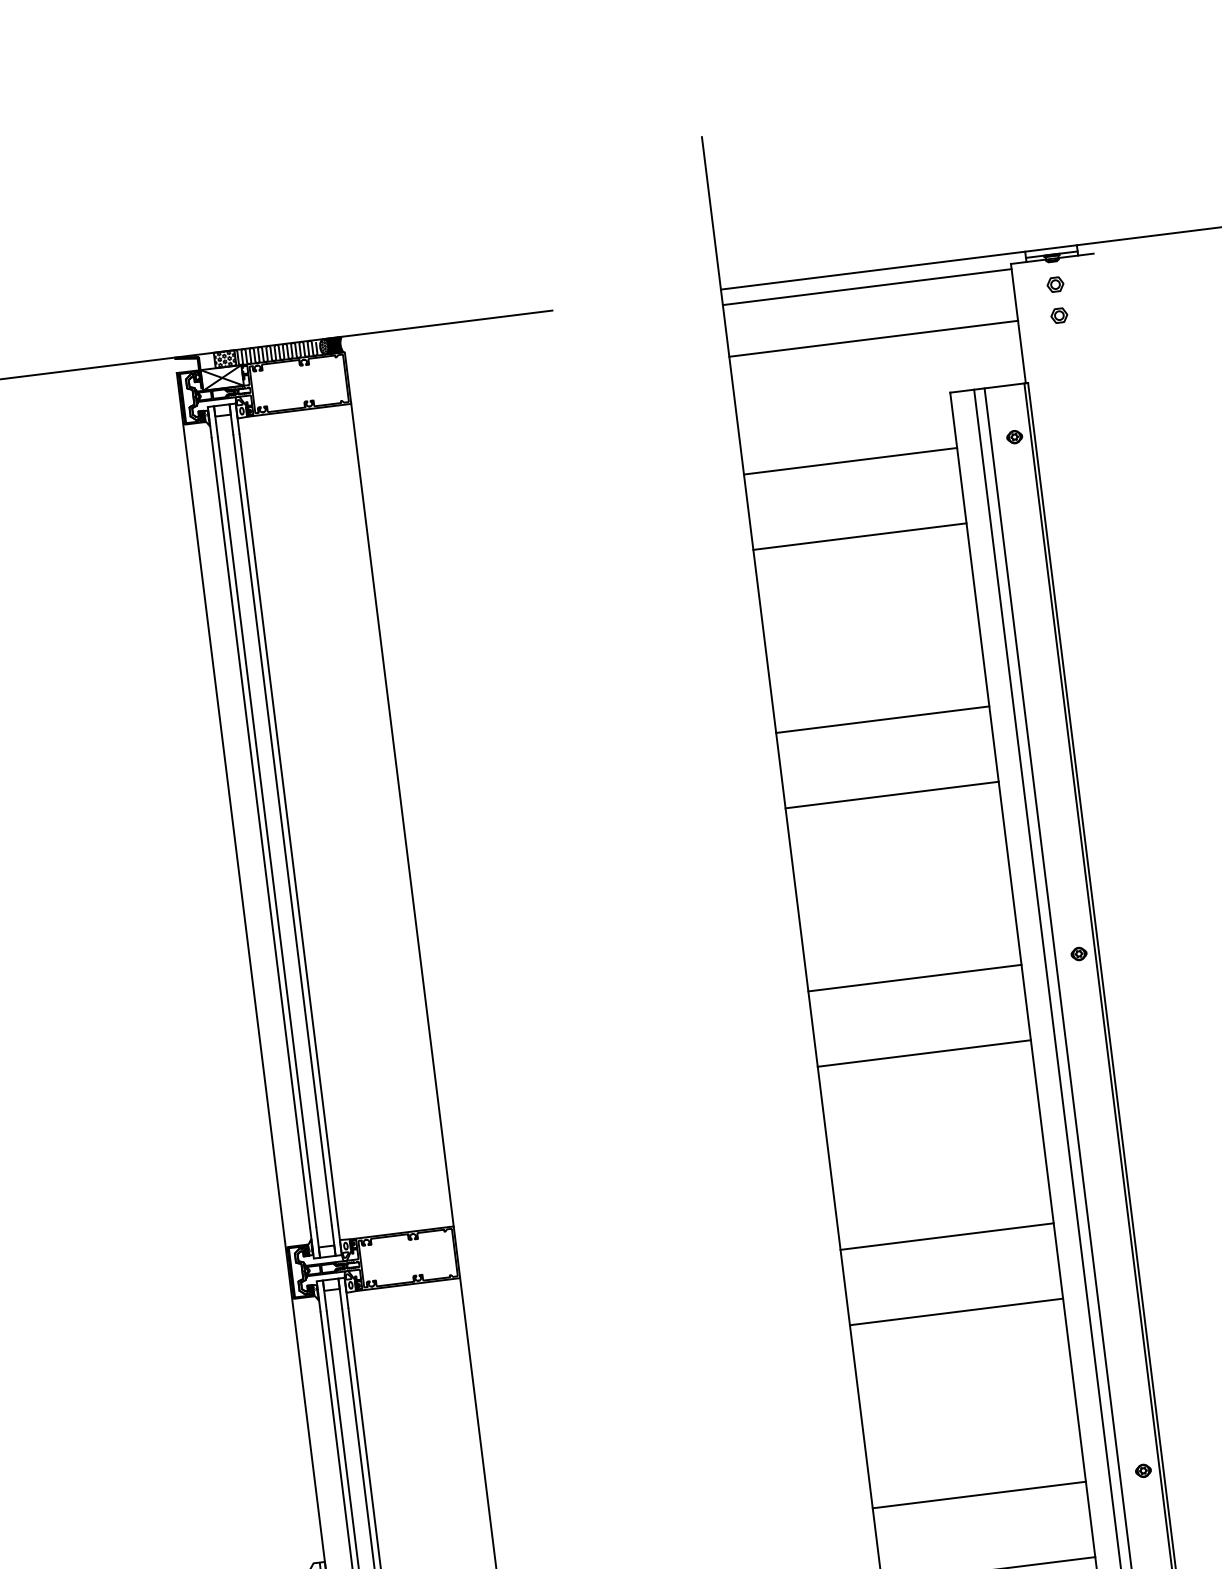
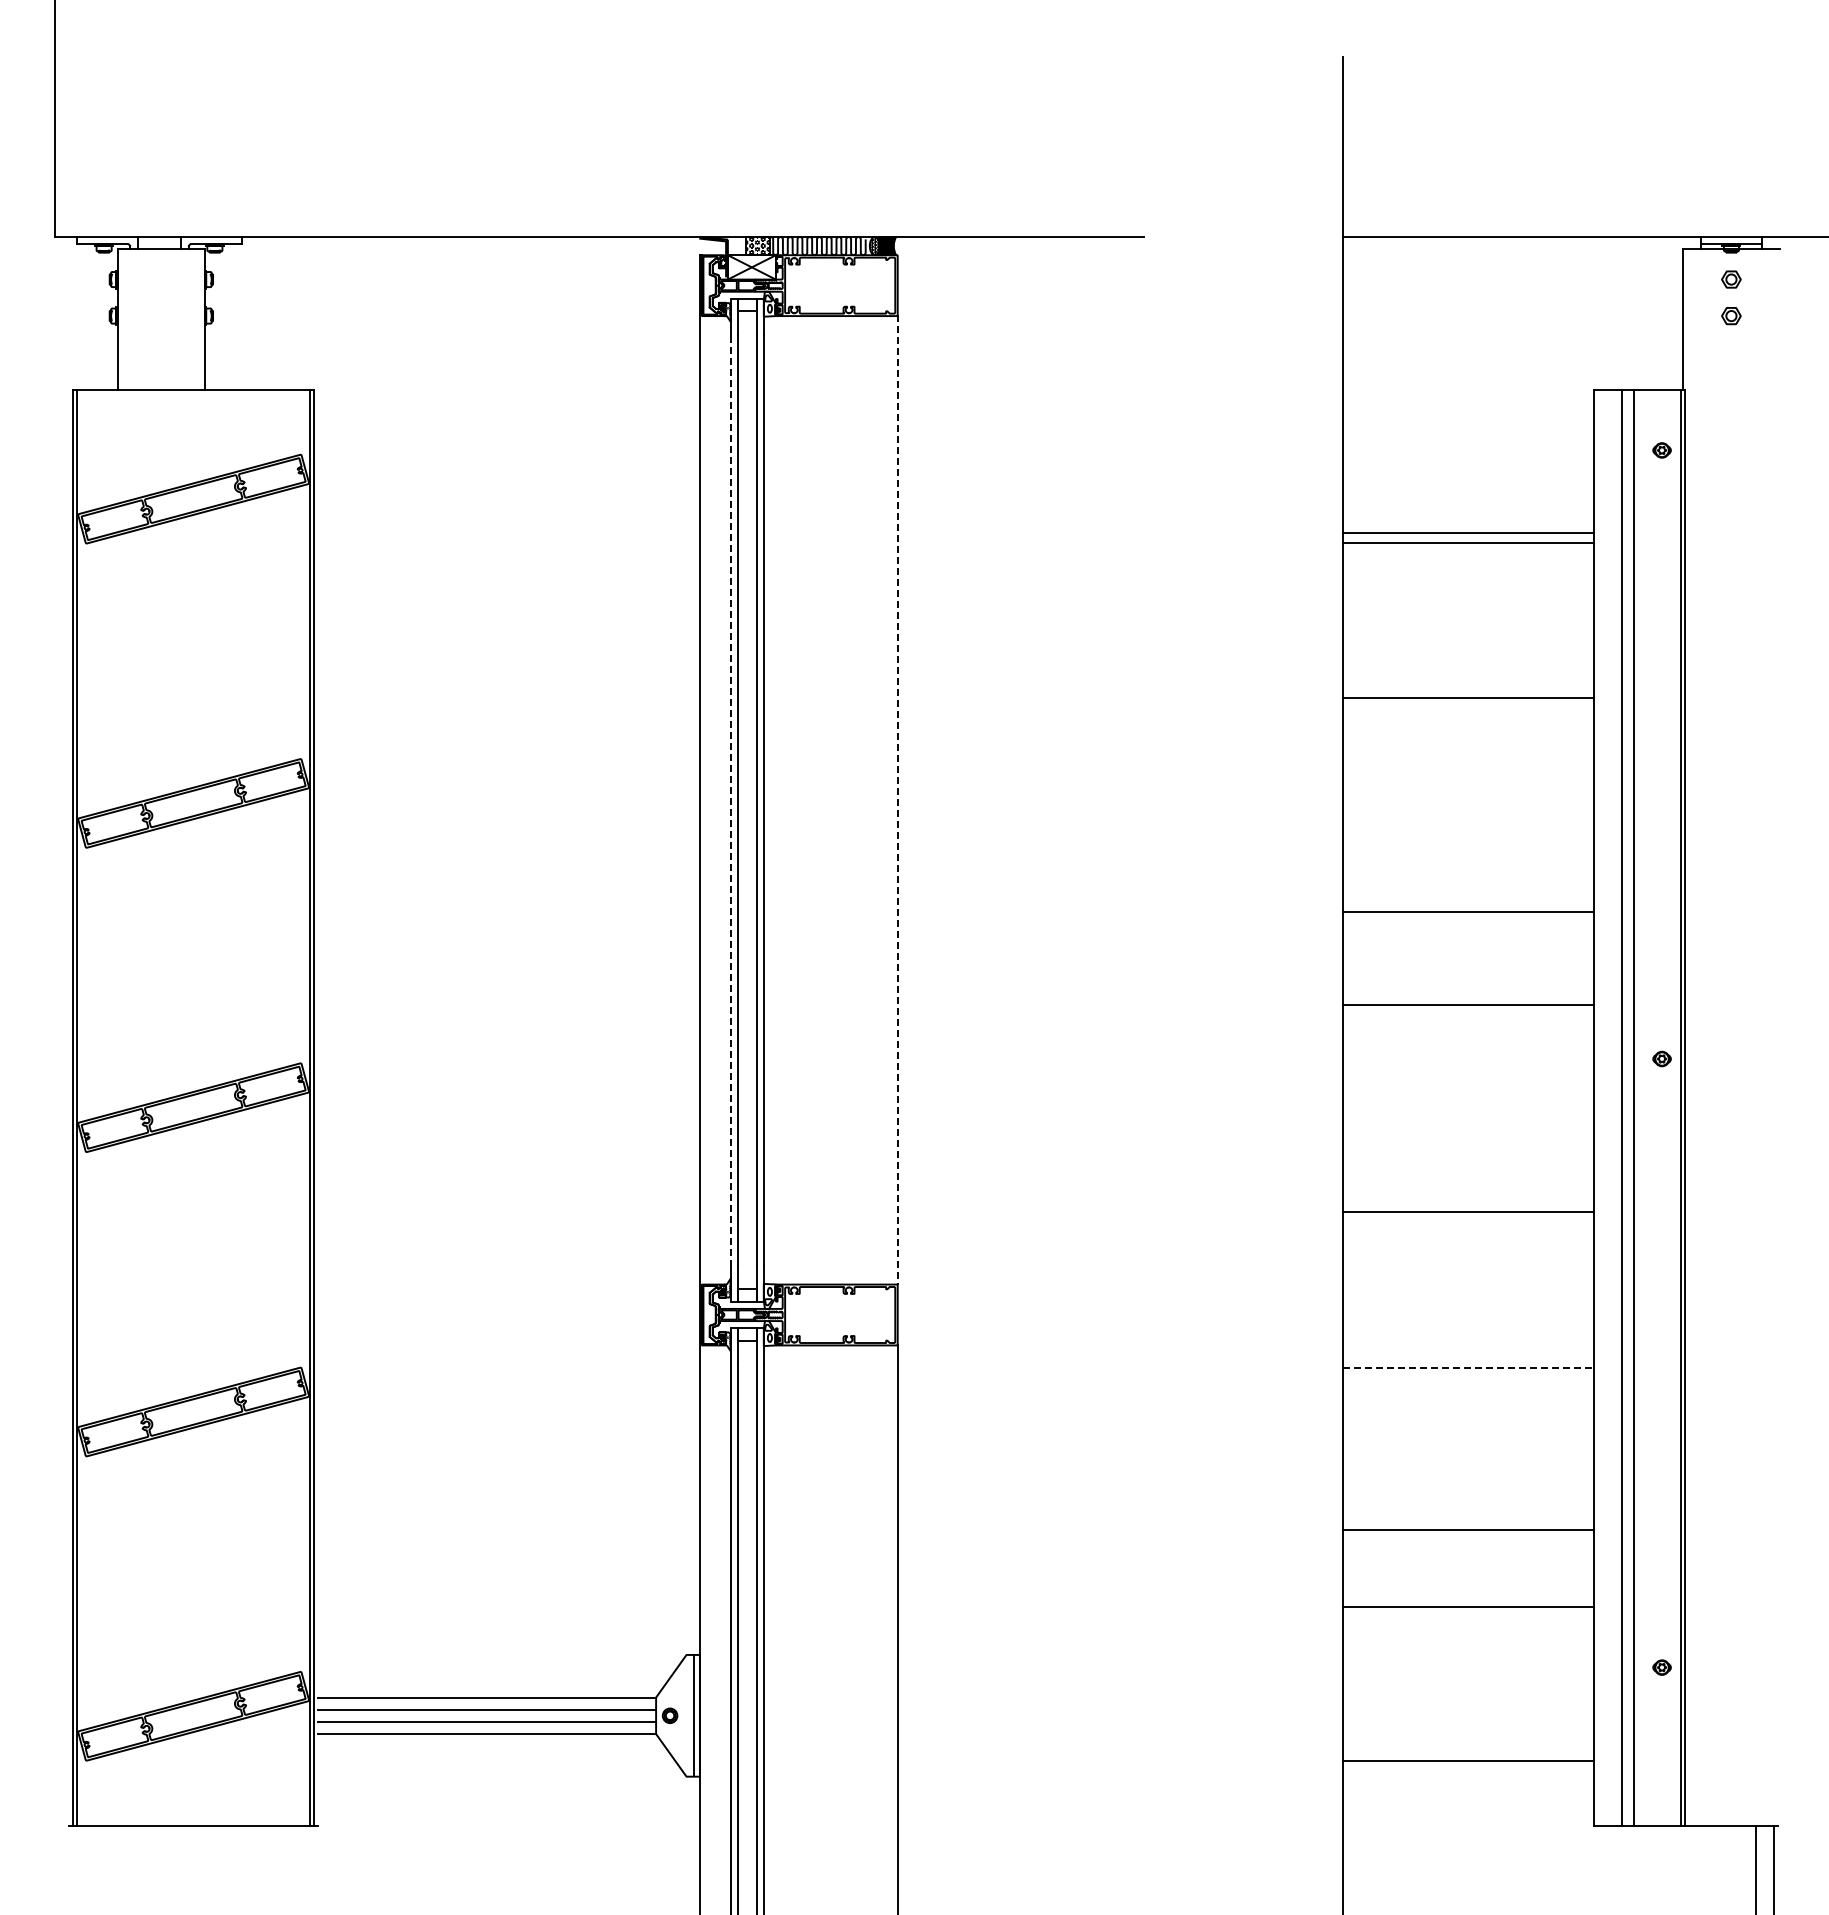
line: (867, 287) -> (1512, 255), removed
line: (873, 339) -> (1512, 316), removed
line: (849, 461) -> (1467, 532), moved
line: (882, 720) -> (1467, 698), moved
line: (891, 794) -> (1467, 911), moved
line: (402, 815) -> (897, 800), solid -> dashed
line: (260, 832) -> (730, 800), solid -> dashed
line: (914, 978) -> (1467, 1005), moved
line: (923, 1053) -> (1467, 1212), moved
line: (947, 1236) -> (1468, 1367), solid -> dashed
line: (955, 1312) -> (1467, 1530), moved
line: (978, 1494) -> (1467, 1606), moved

